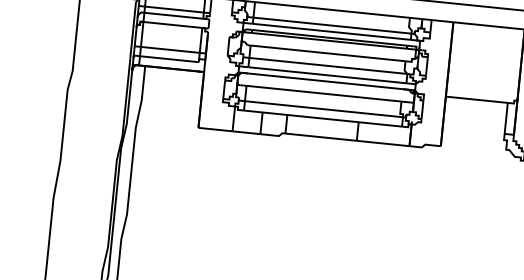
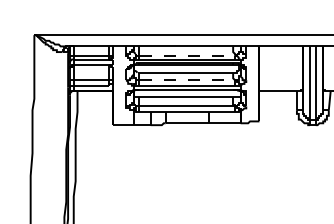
line: (332, 25) -> (187, 55), solid -> dashed
line: (328, 66) -> (187, 80), solid -> dashed

